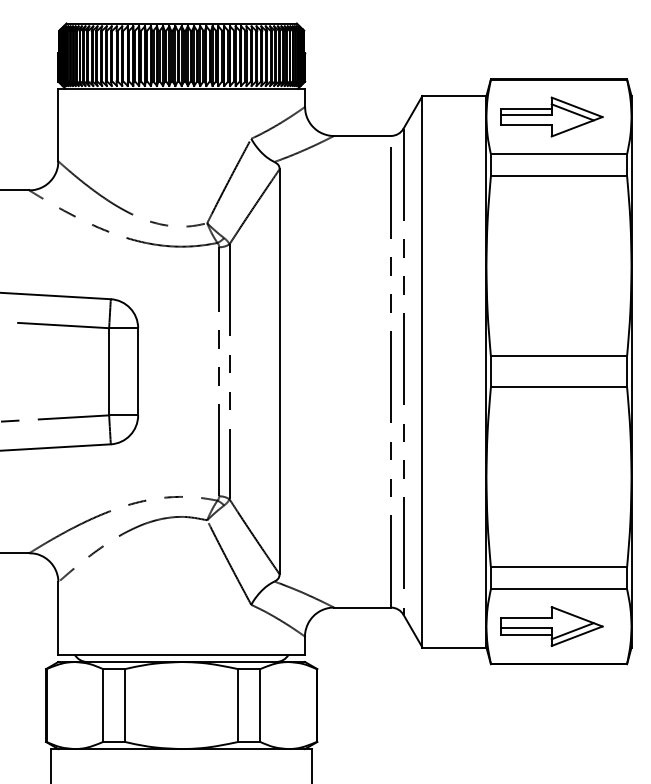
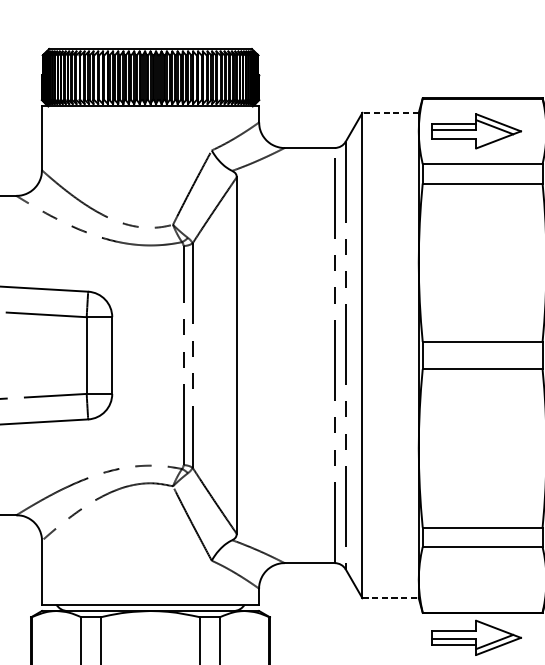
line: (453, 96) -> (389, 113), solid -> dashed
part: (551, 626) -> (476, 637), moved
line: (454, 647) -> (390, 598), solid -> dashed

